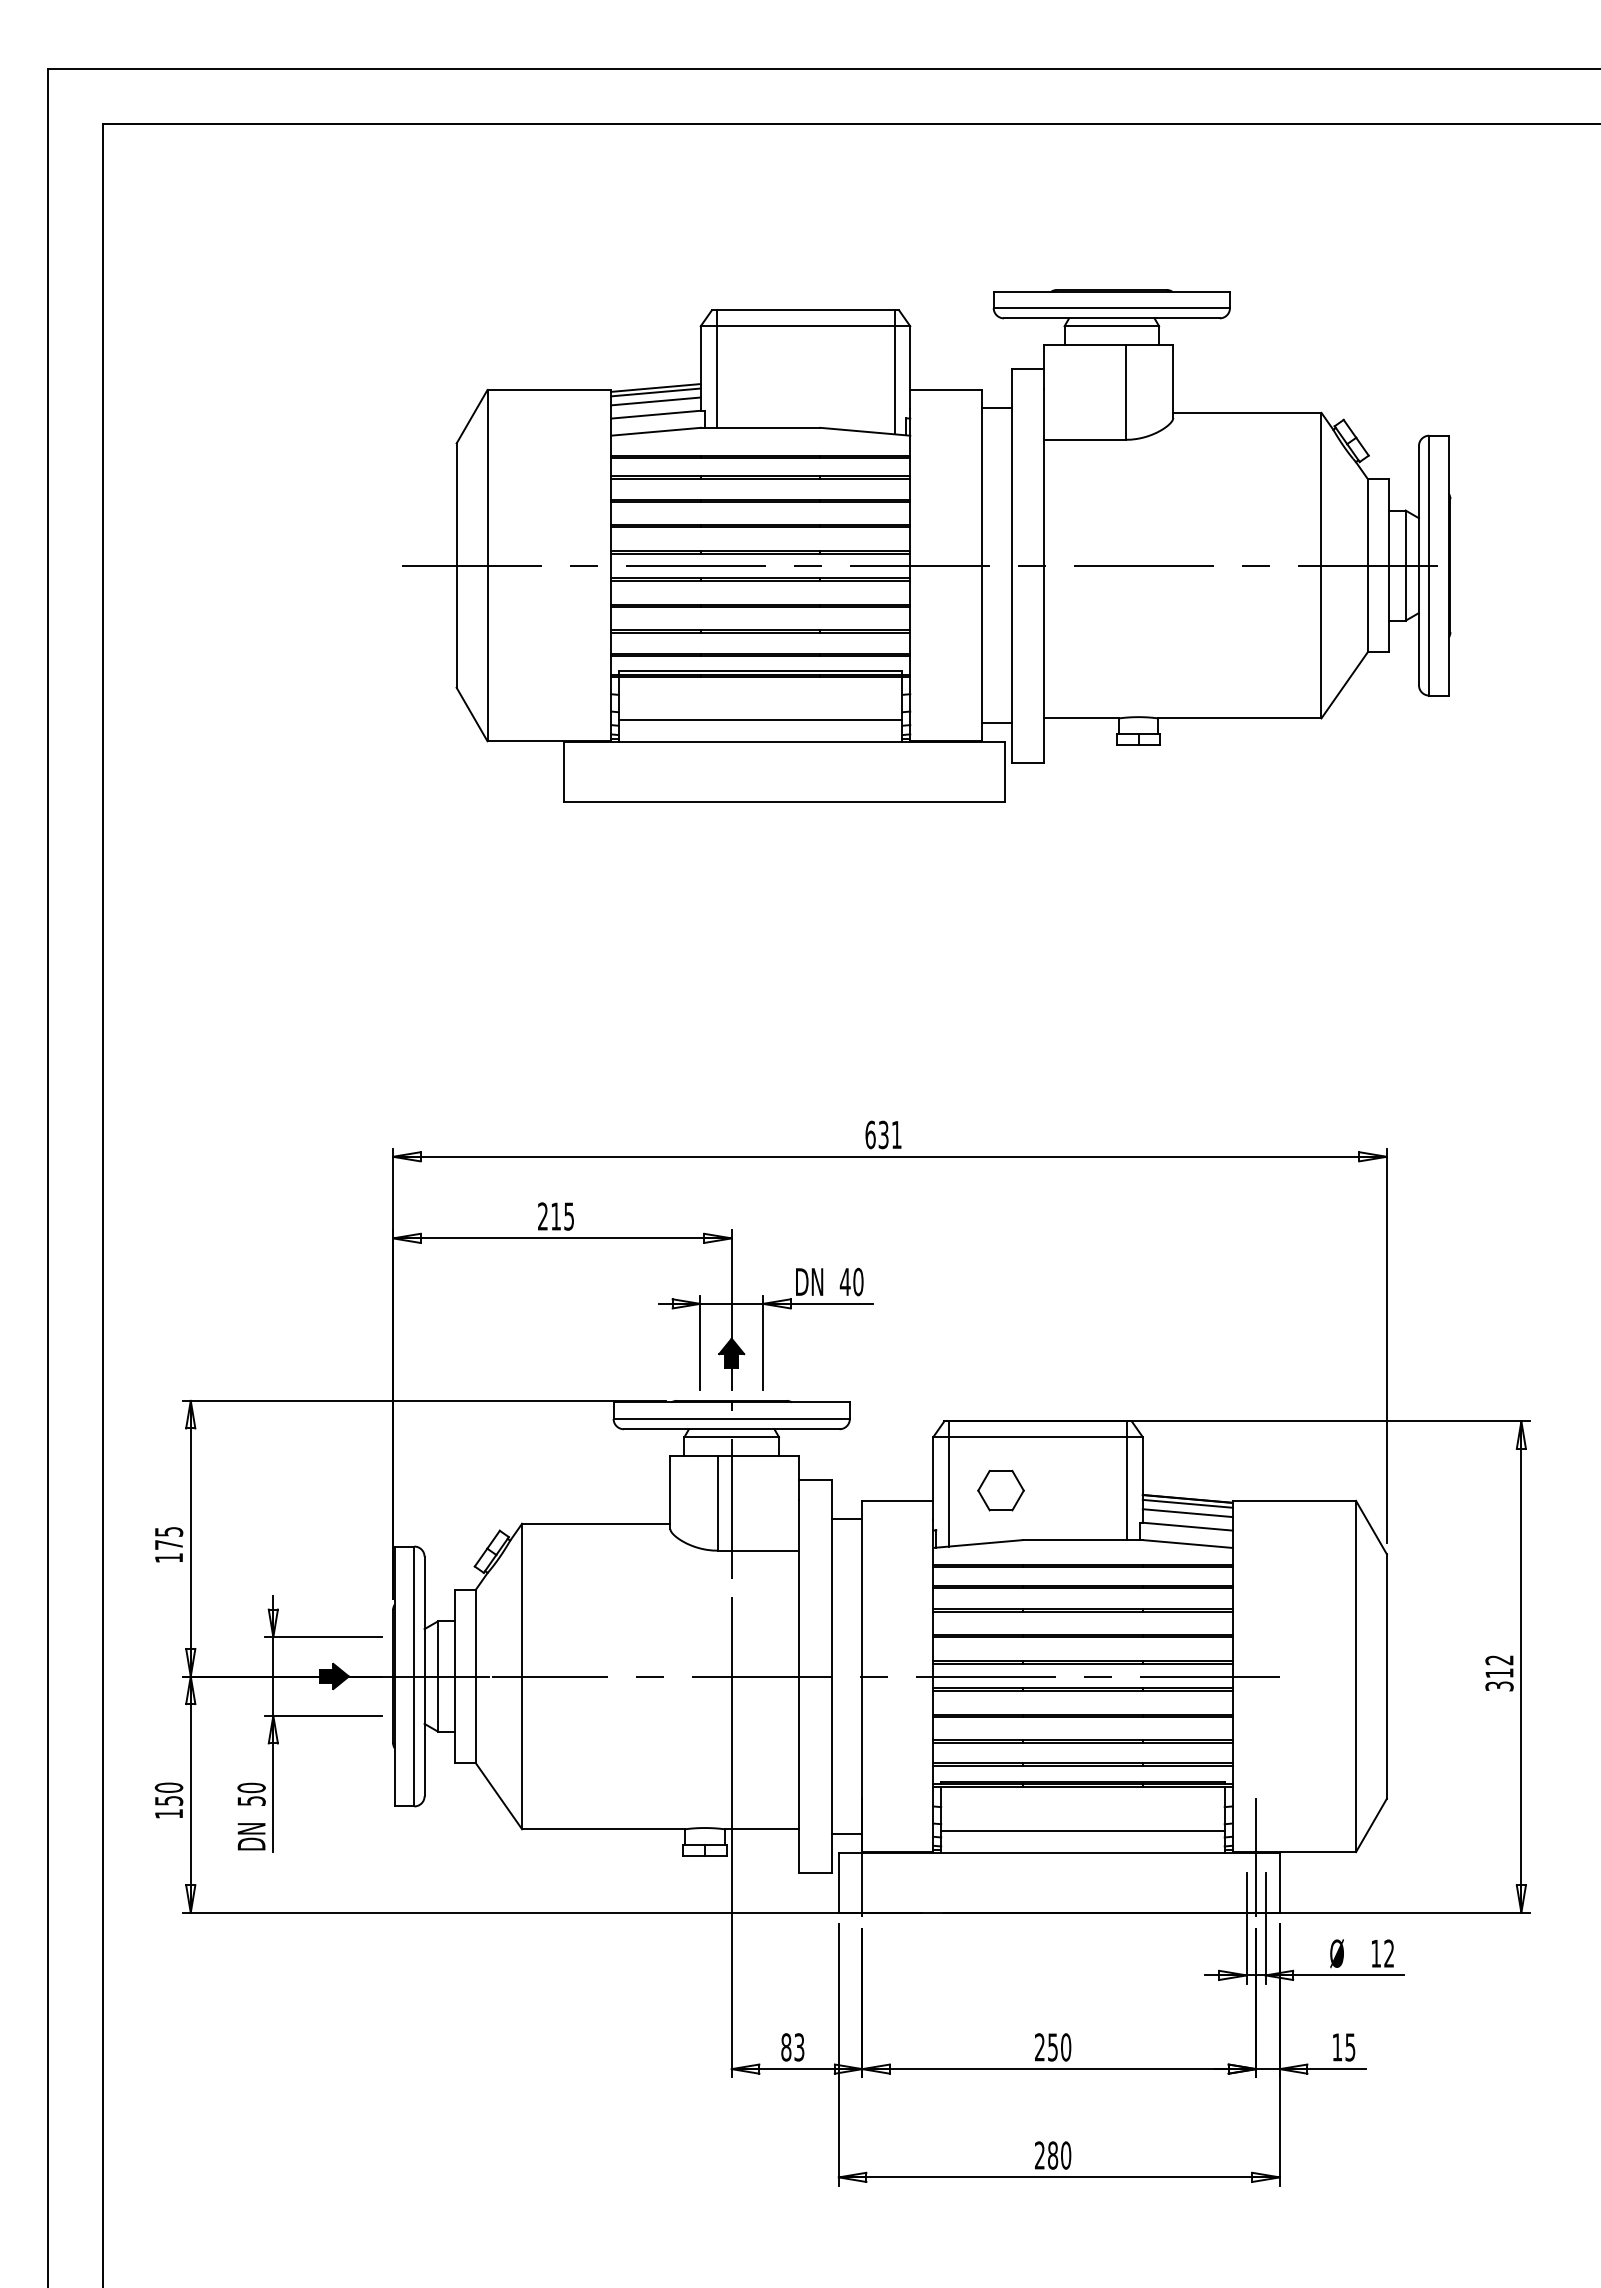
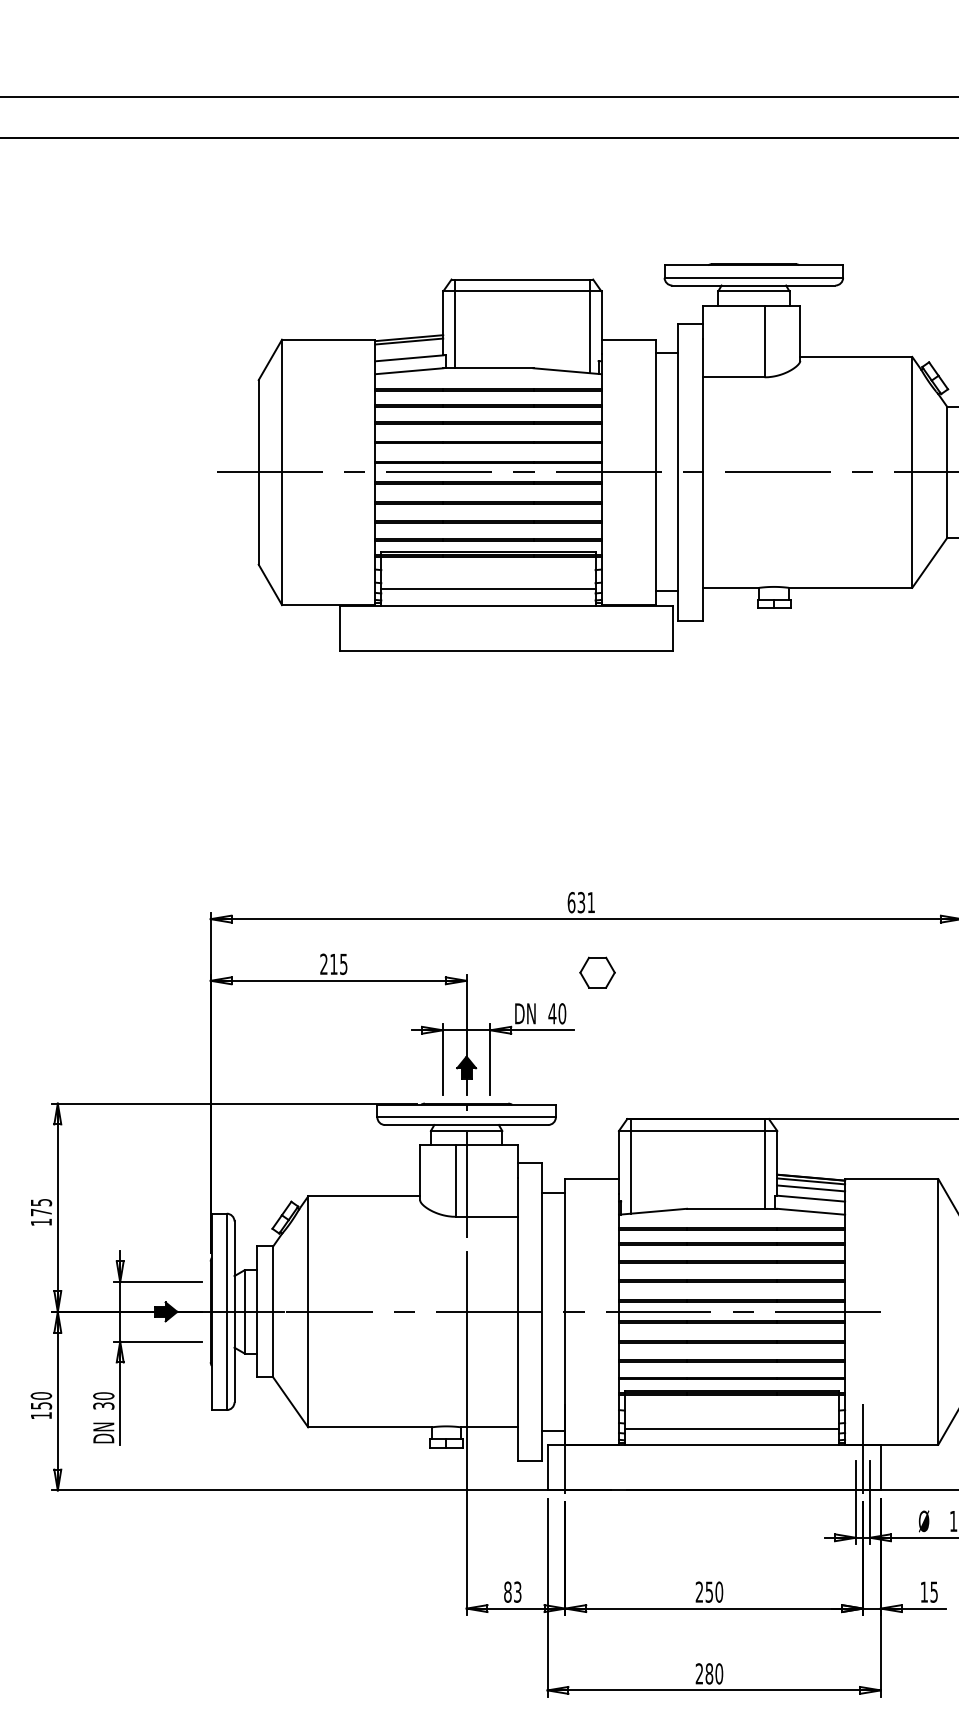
line: (655, 401) -> (409, 348), removed
part: (1000, 1490) -> (597, 972), moved
text: (250, 1800) -> (102, 1405), 50 -> 30

